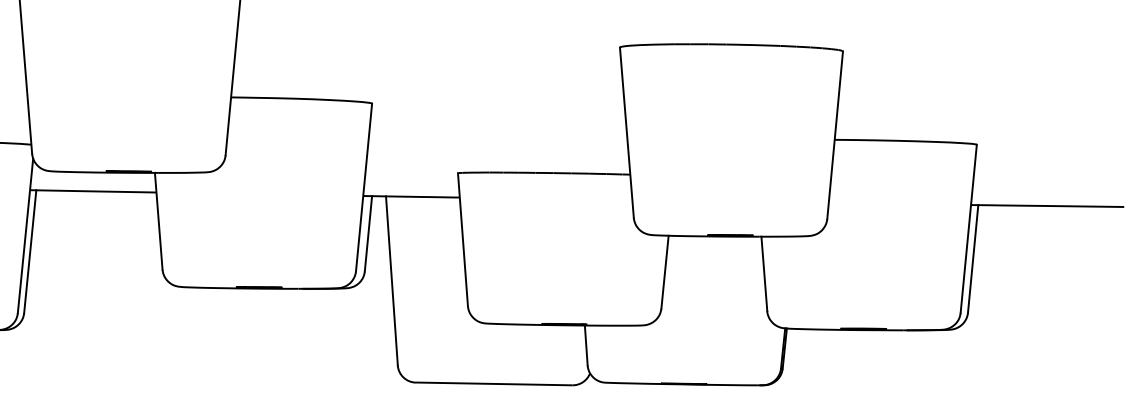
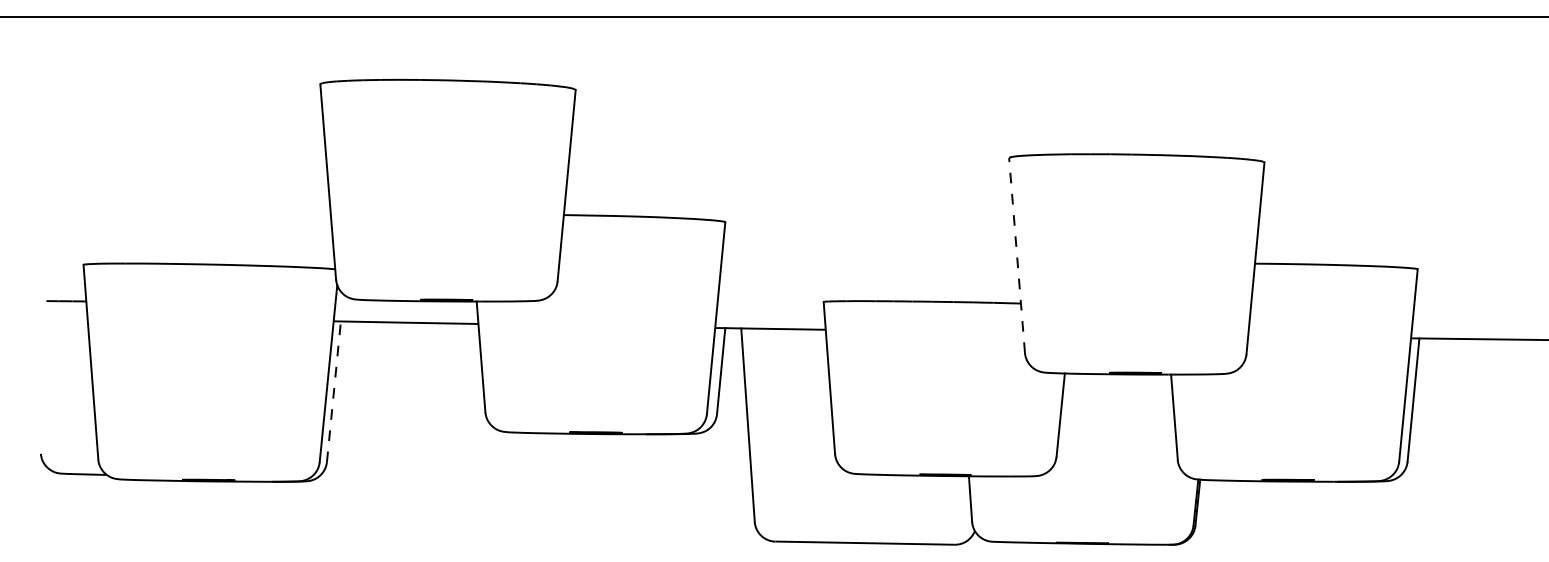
line: (627, 132) -> (1017, 255), solid -> dashed
line: (29, 251) -> (333, 391), solid -> dashed

